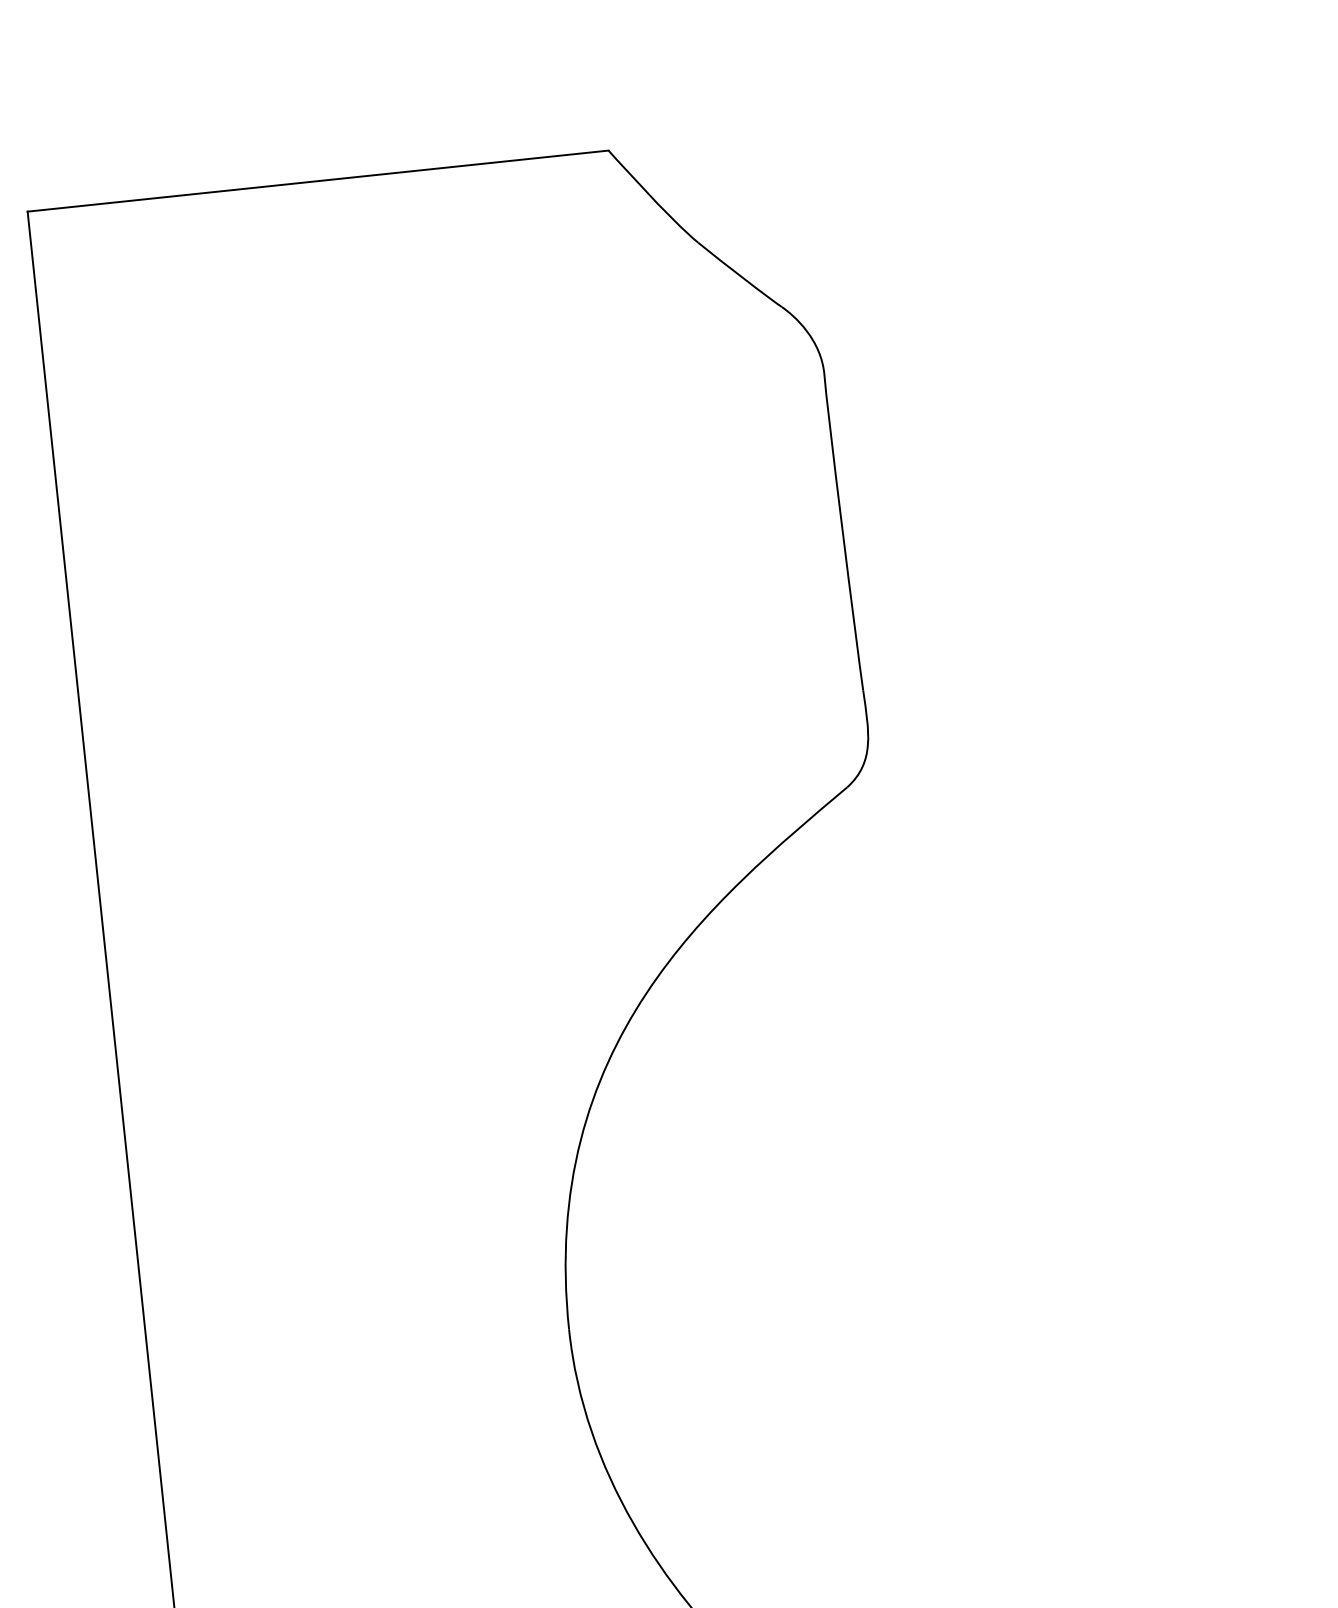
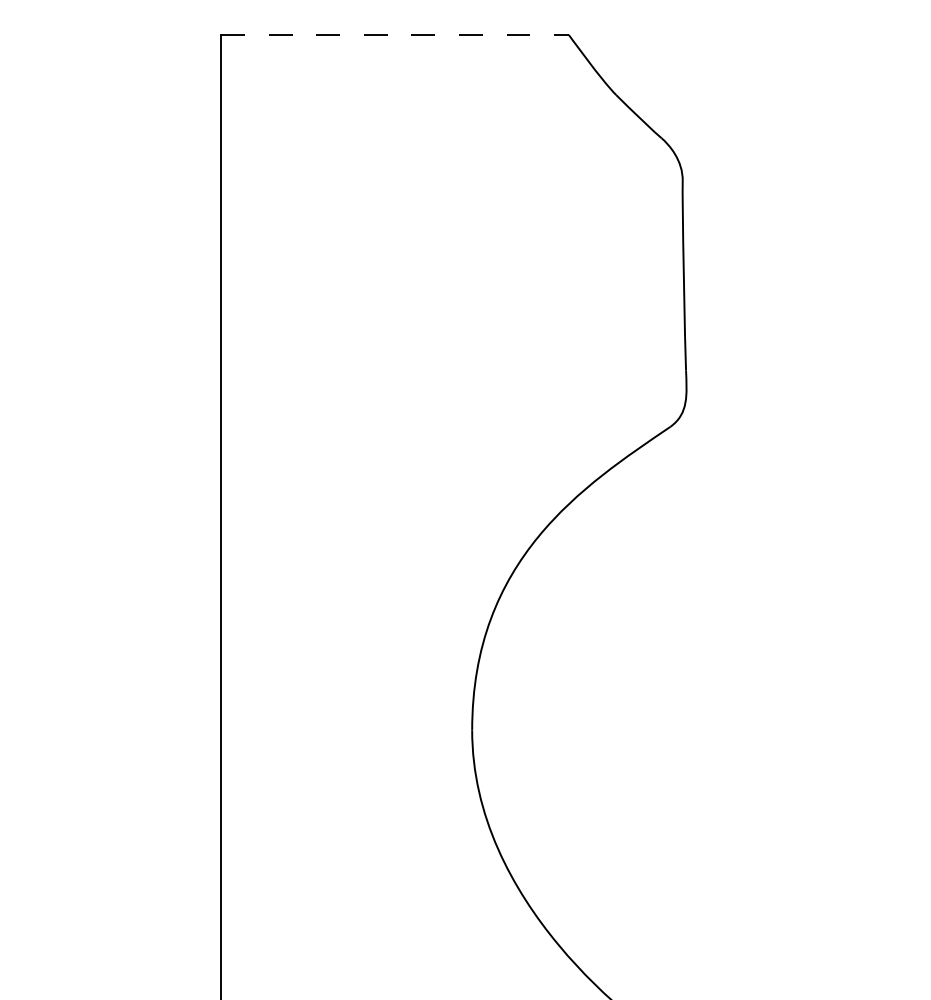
line: (318, 180) -> (395, 34), solid -> dashed

